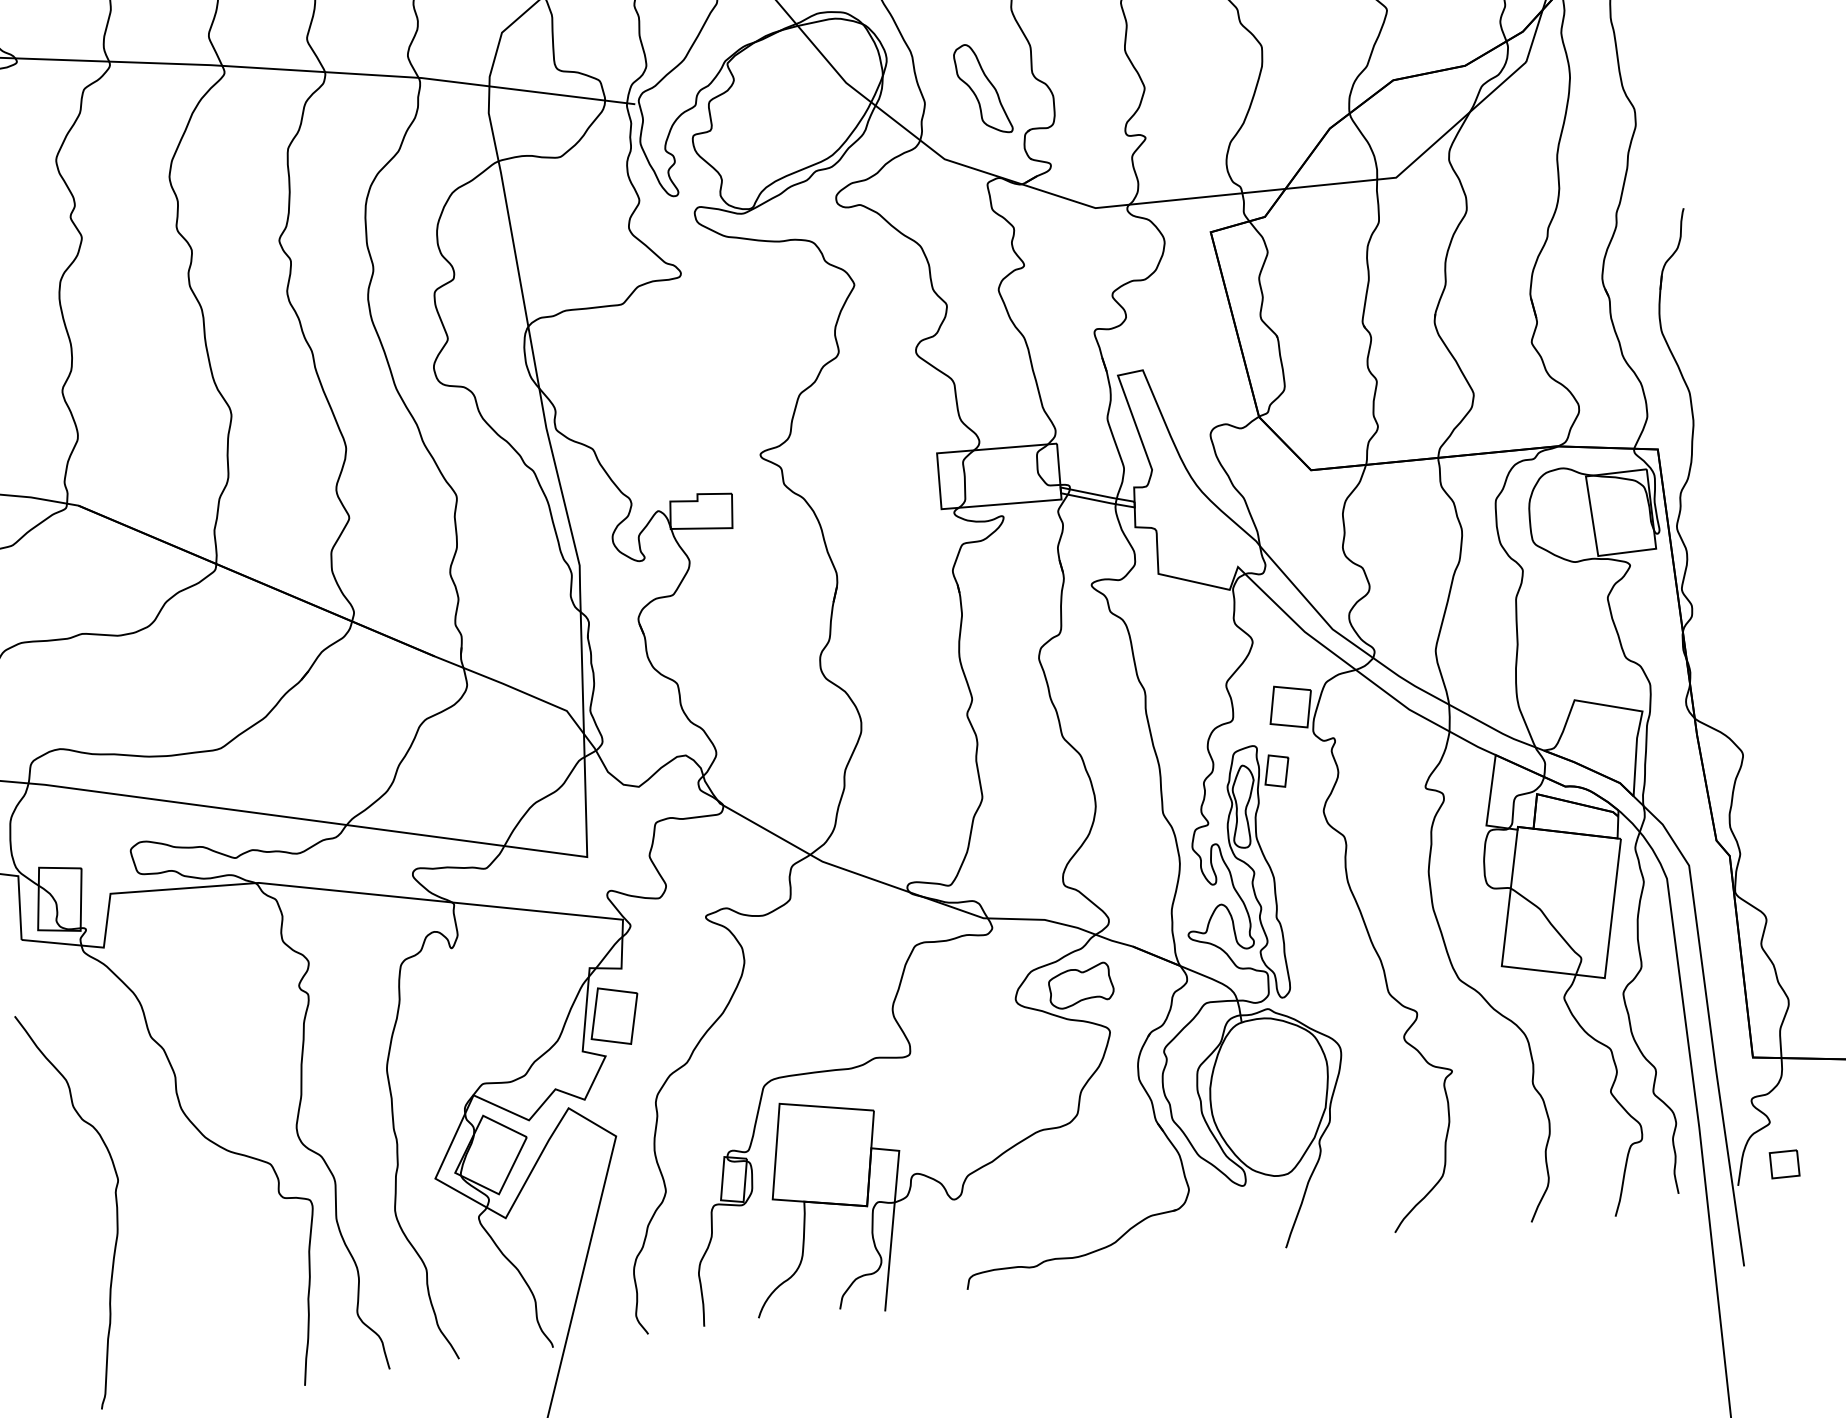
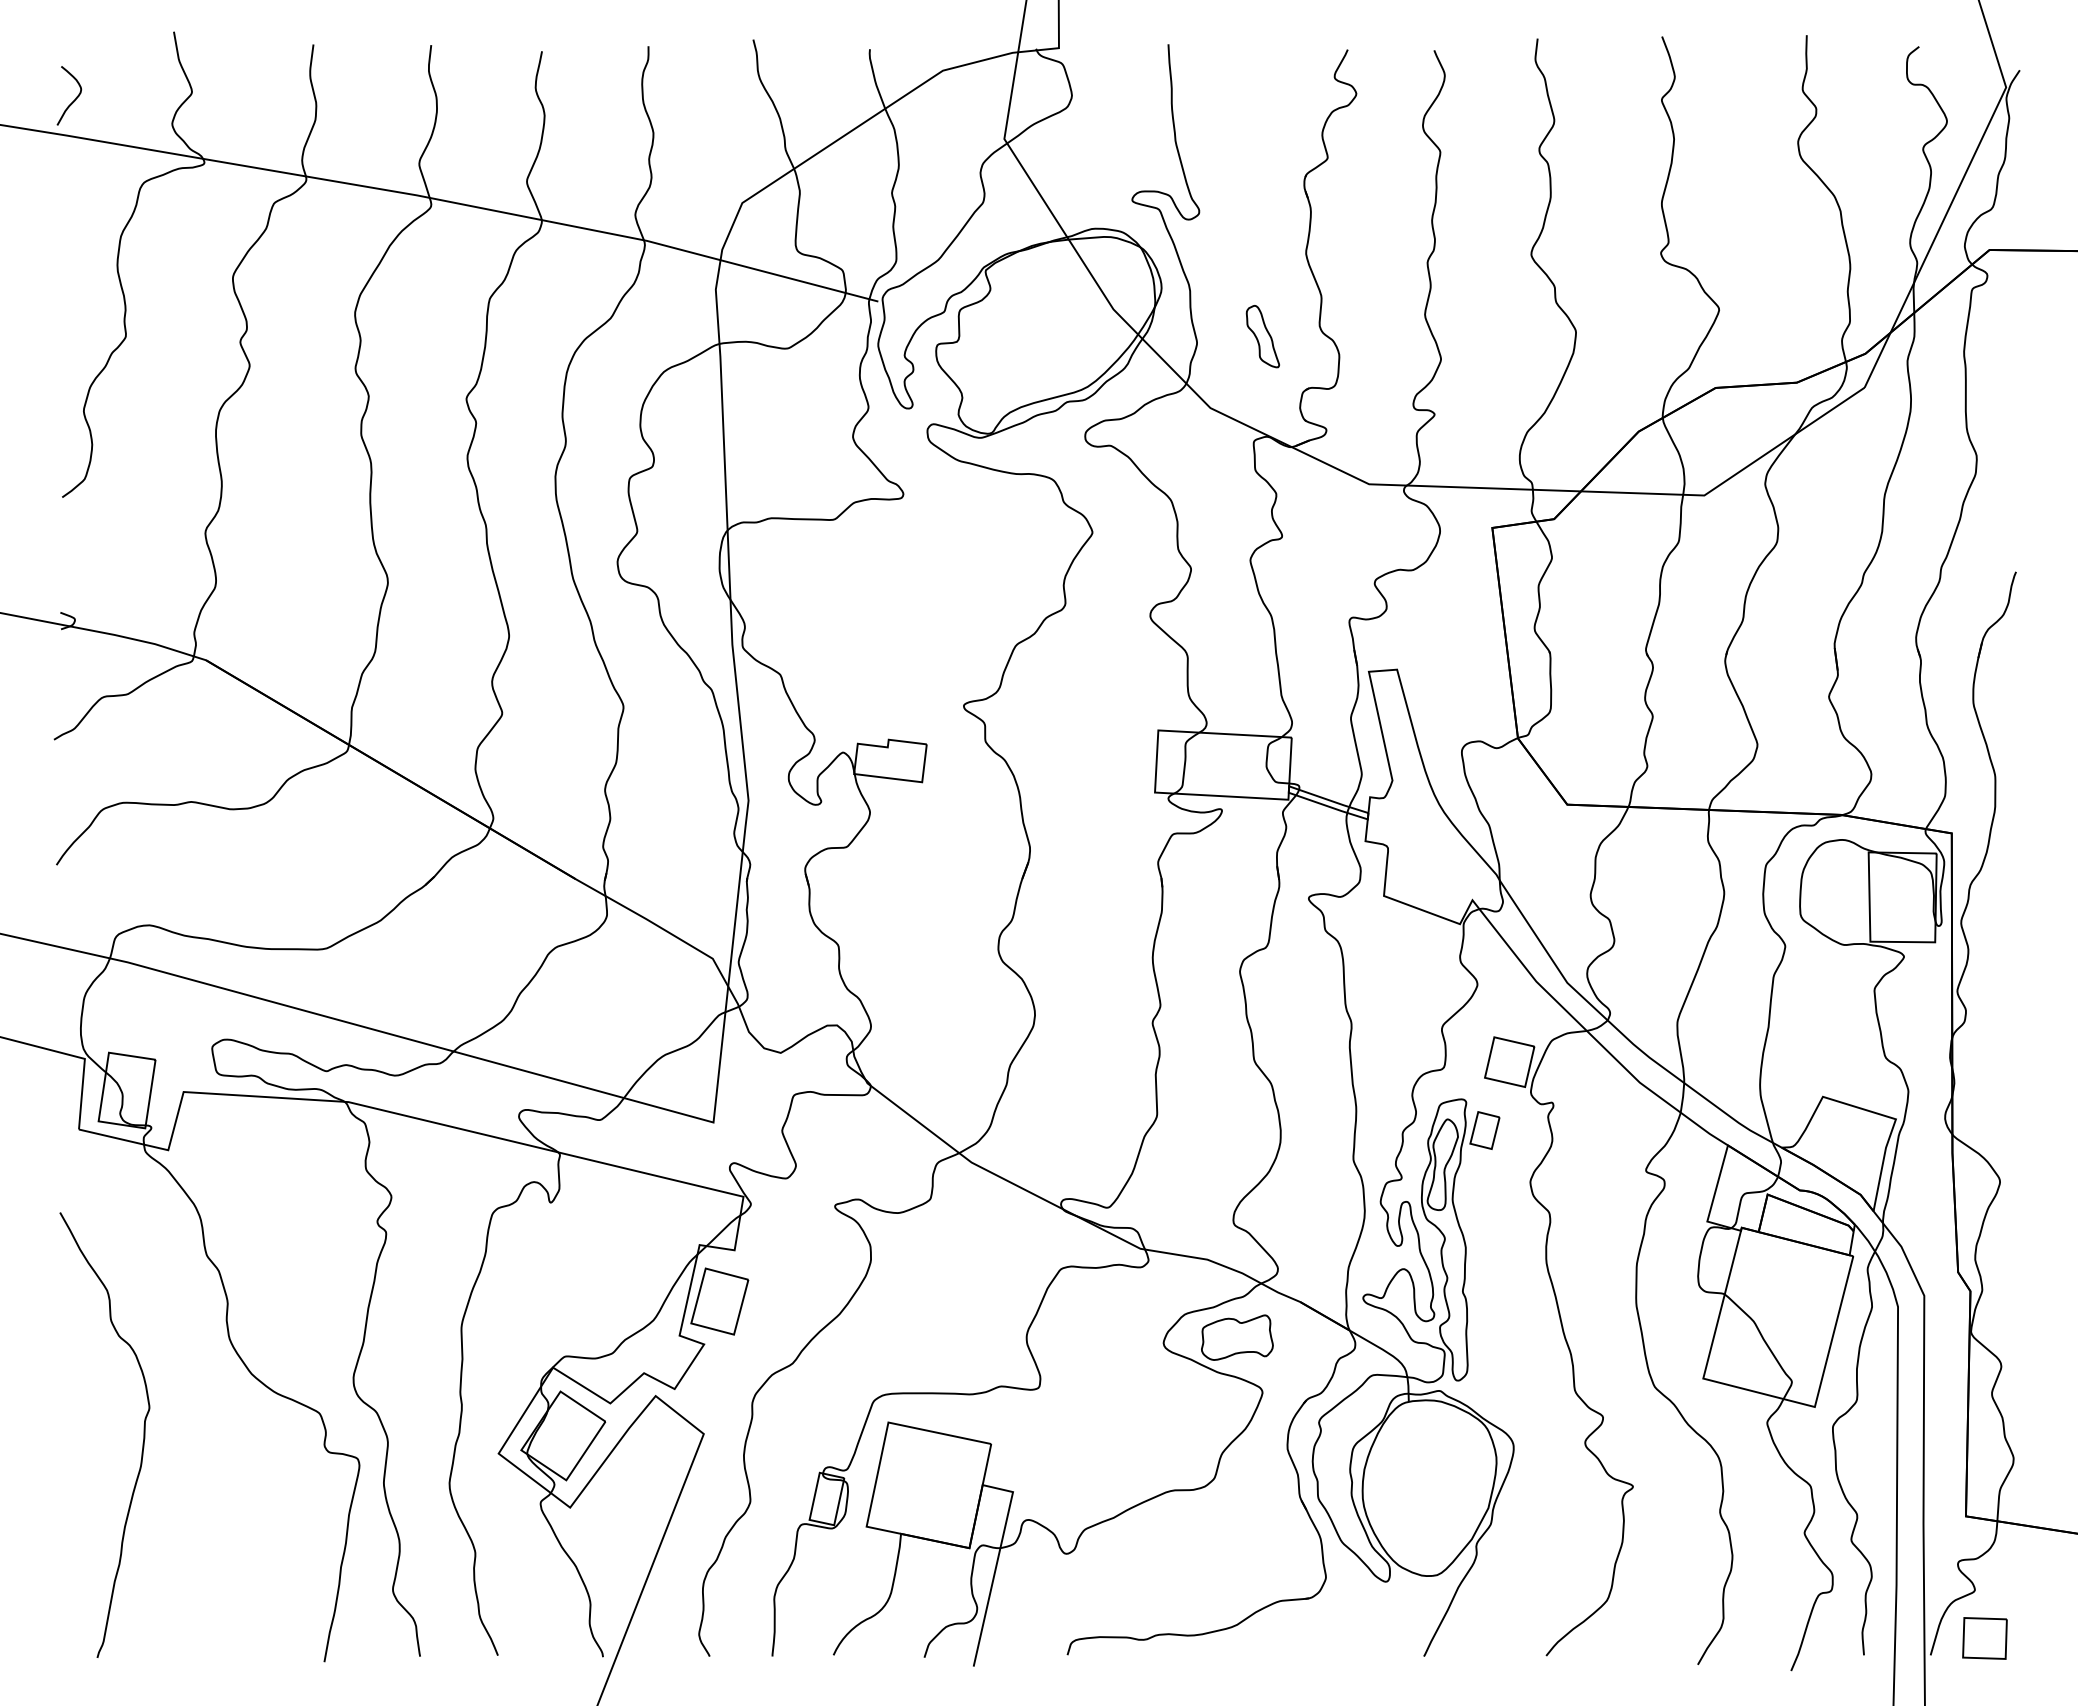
part: (982, 89) -> (1262, 336), size x0.6
part: (1784, 1164) -> (1984, 1638), size x1.4

